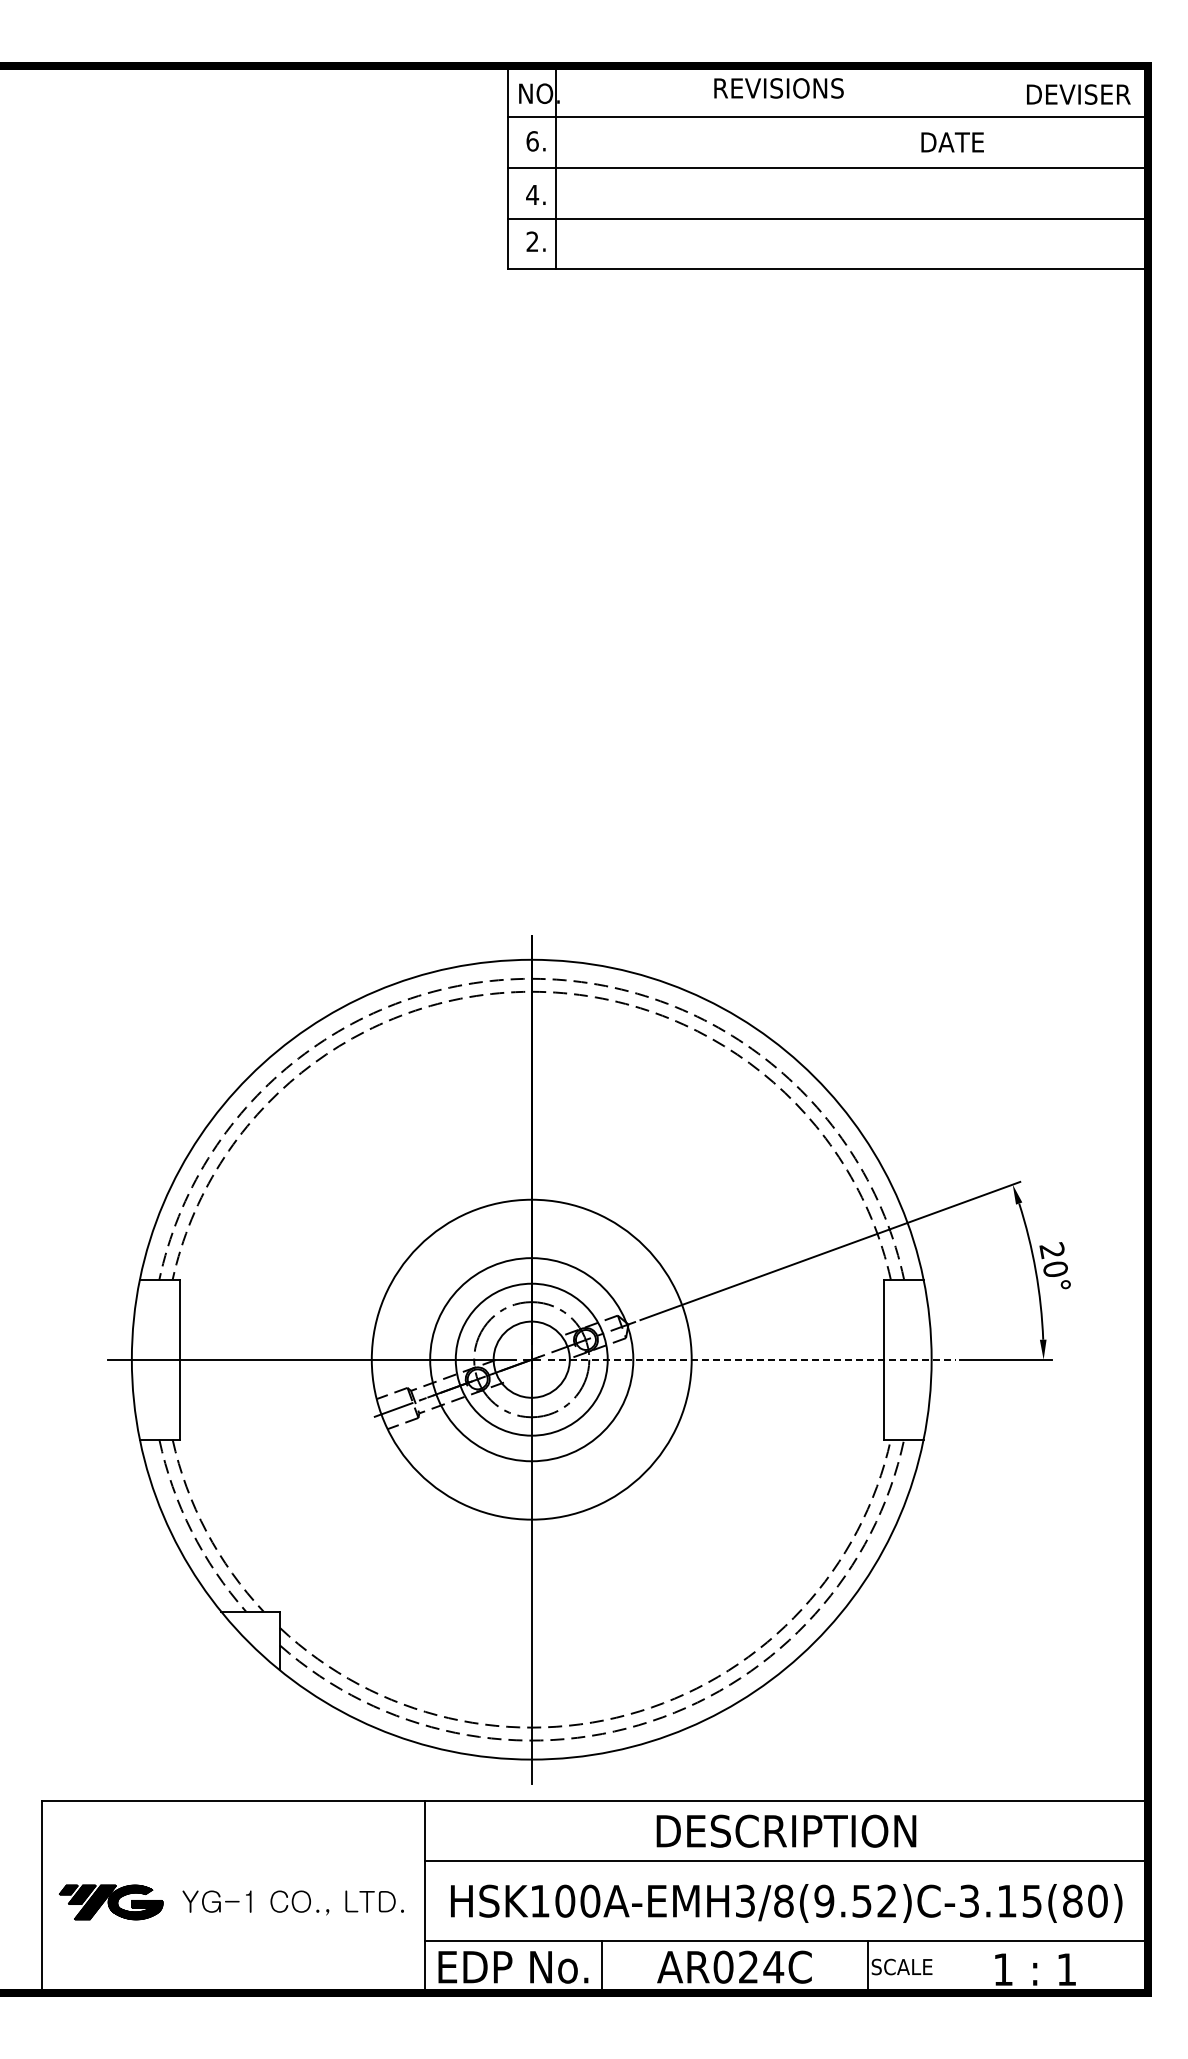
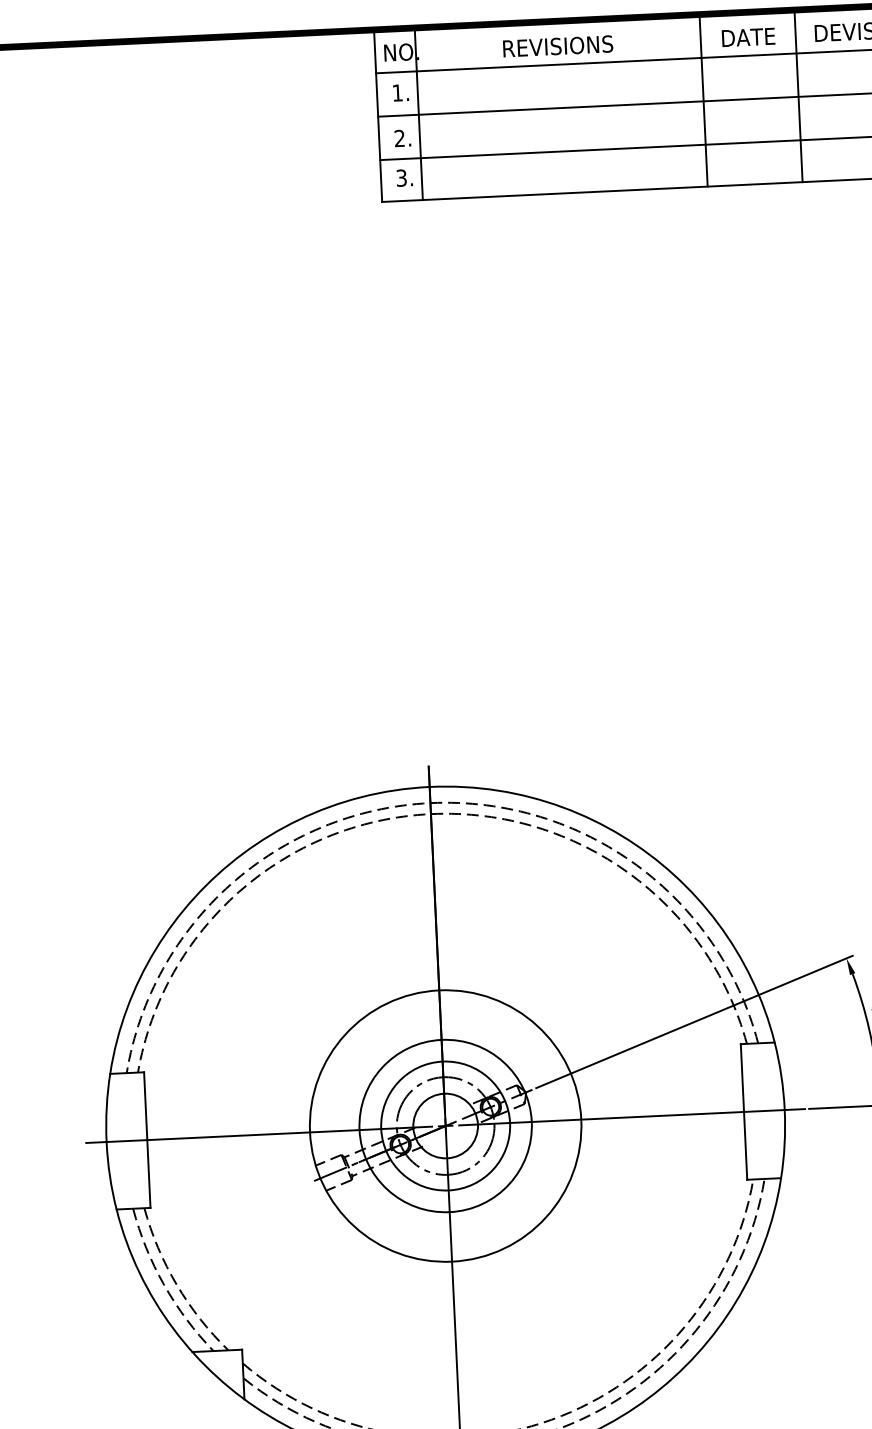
text: (778, 88) -> (557, 46), moved
text: (532, 141) -> (397, 93), 6. -> 1.
text: (952, 142) -> (748, 37), moved
line: (892, 166) -> (703, 99), added
line: (1004, 166) -> (798, 95), added
text: (532, 194) -> (399, 138), 4. -> 2.
text: (532, 242) -> (401, 178), 2. -> 3.
line: (751, 1359) -> (631, 1117), dashed -> solid

